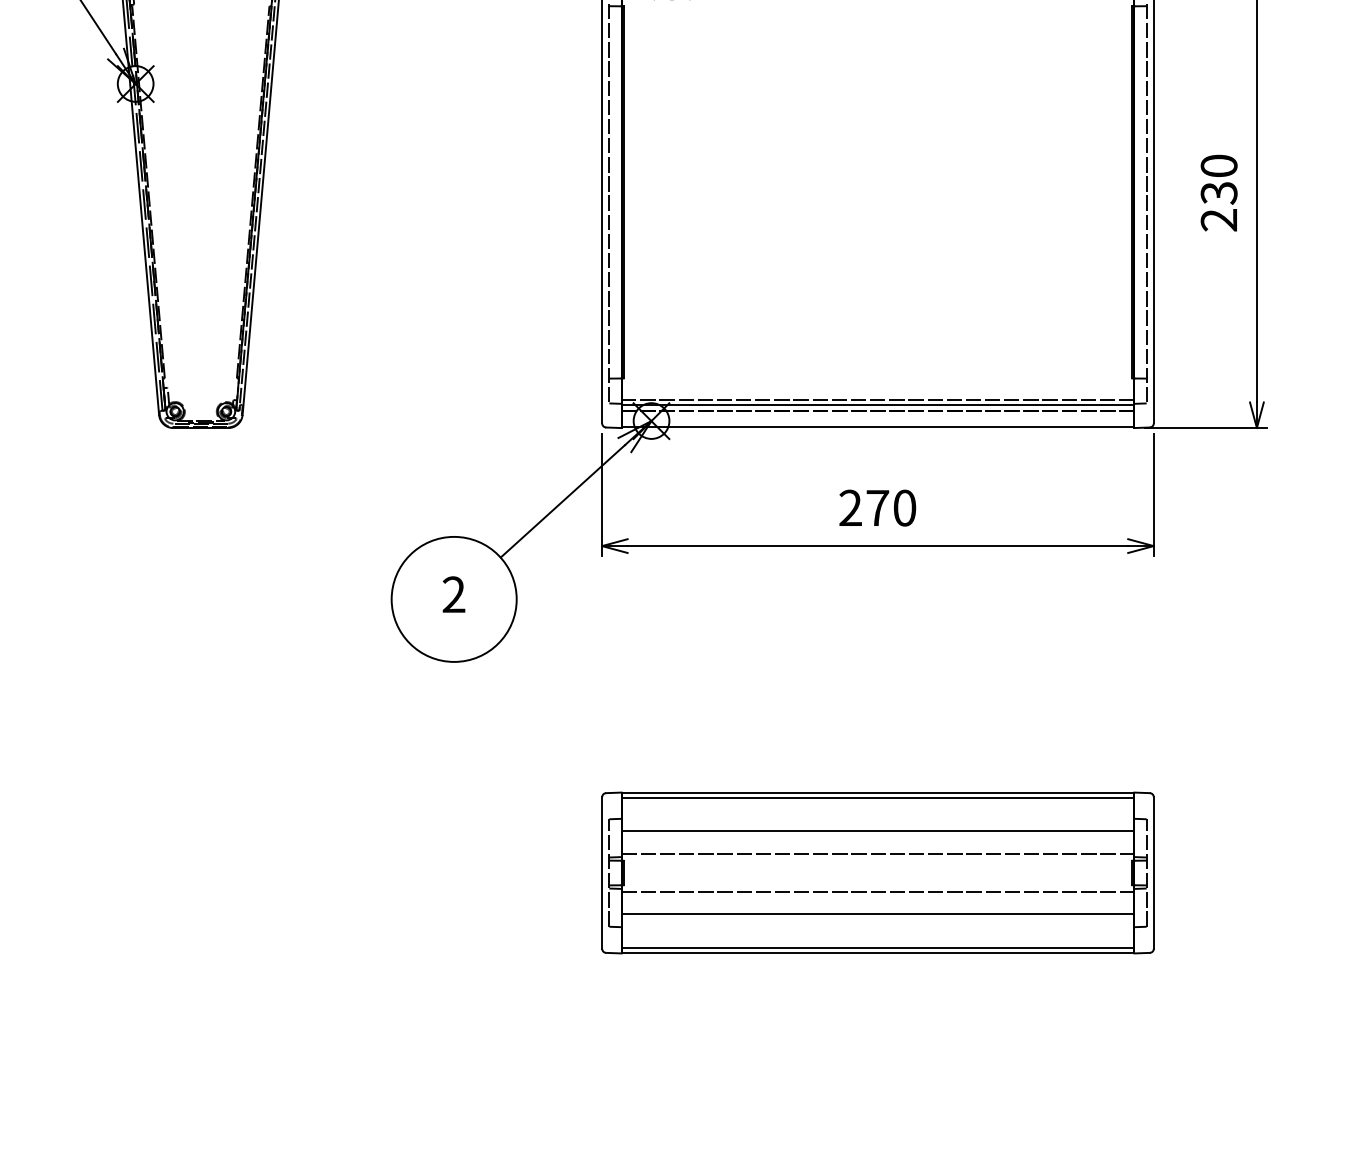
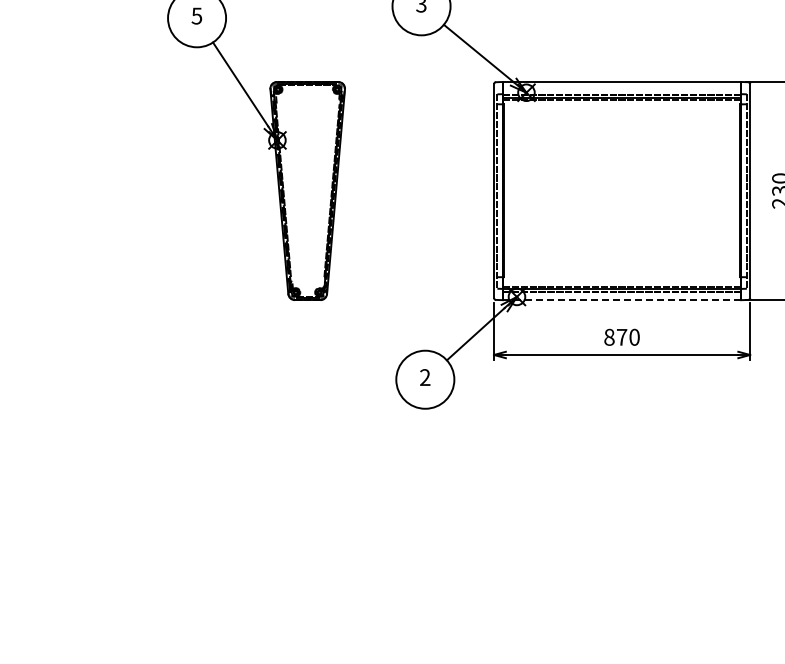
line: (876, 426) -> (621, 299), solid -> dashed
text: (850, 506) -> (609, 336), 270 -> 870
part: (876, 872) -> (621, 506), removed

